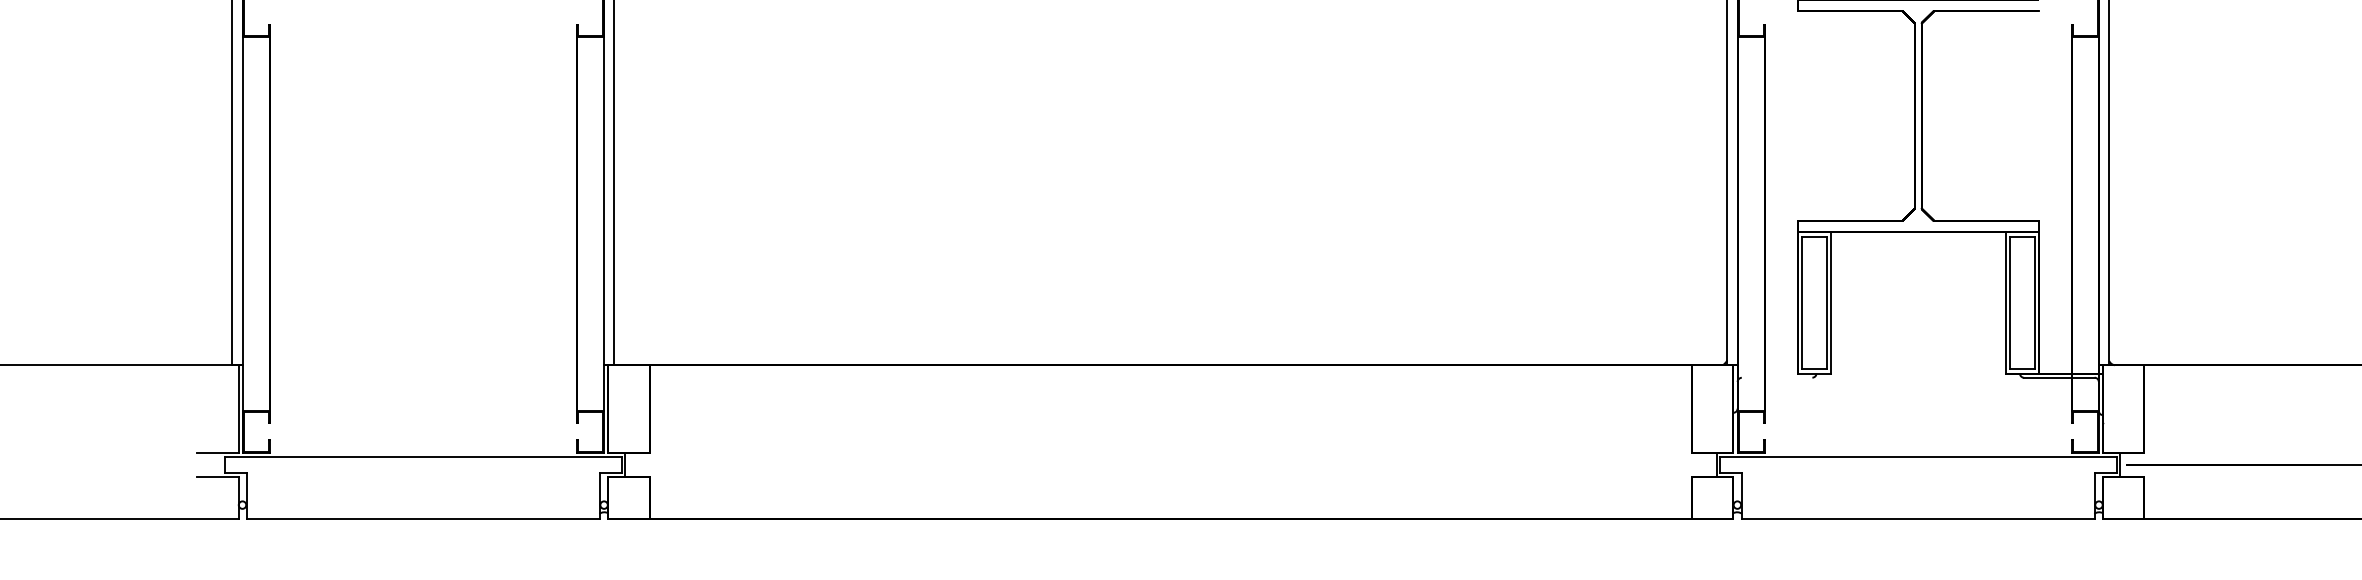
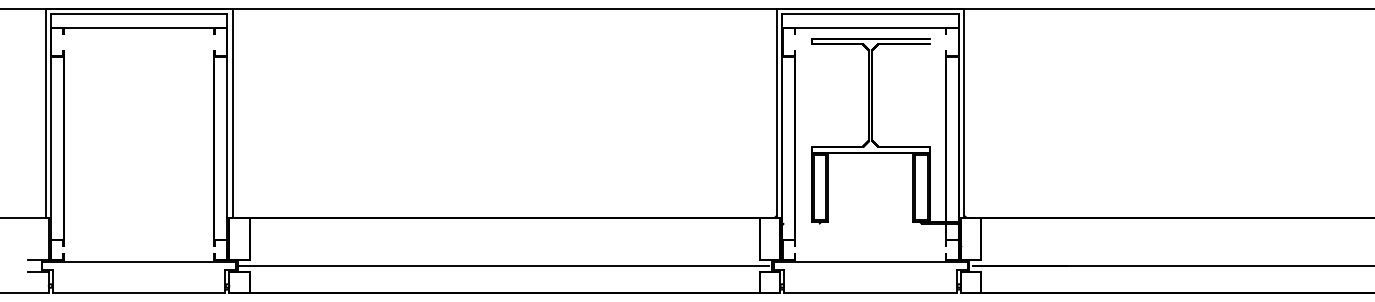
line: (1165, 465) -> (502, 266), added

